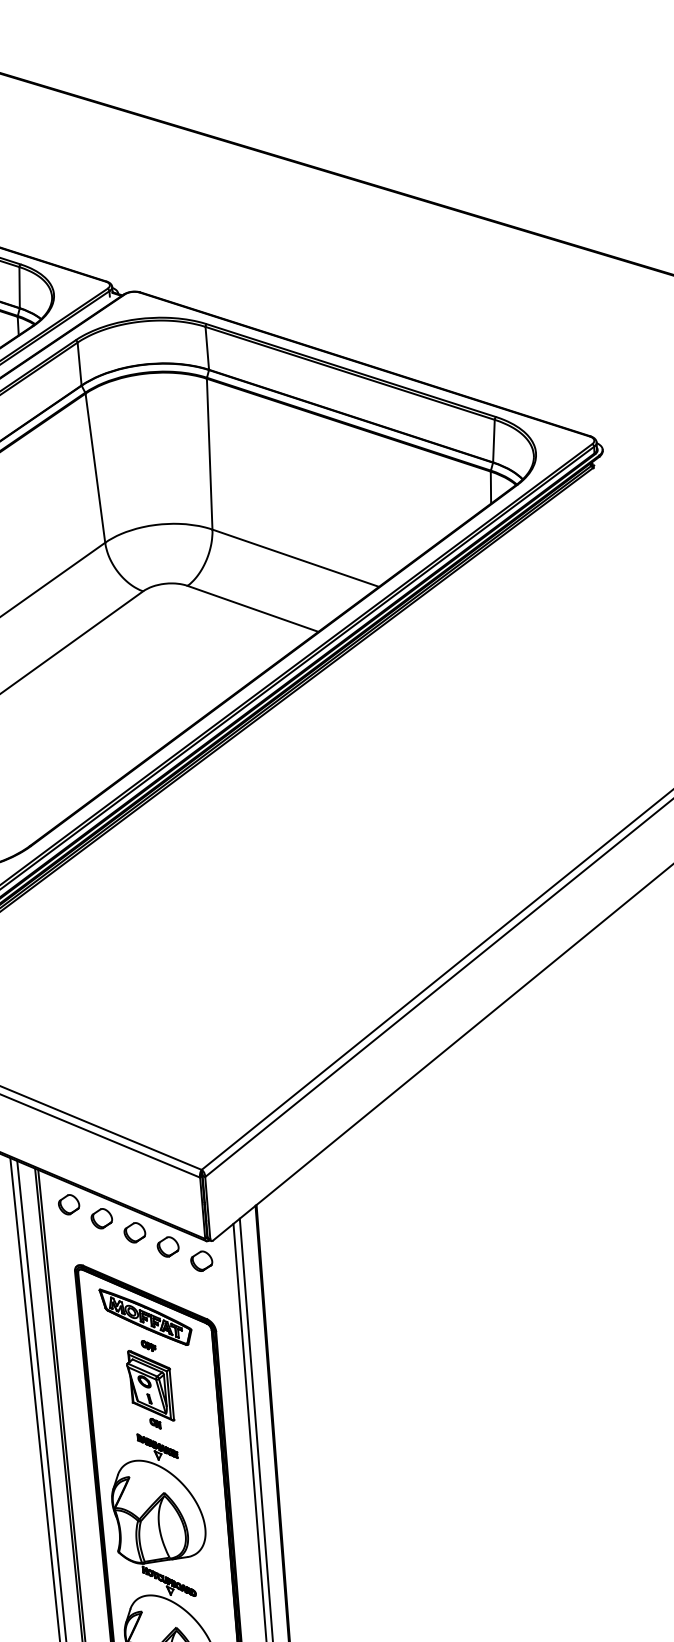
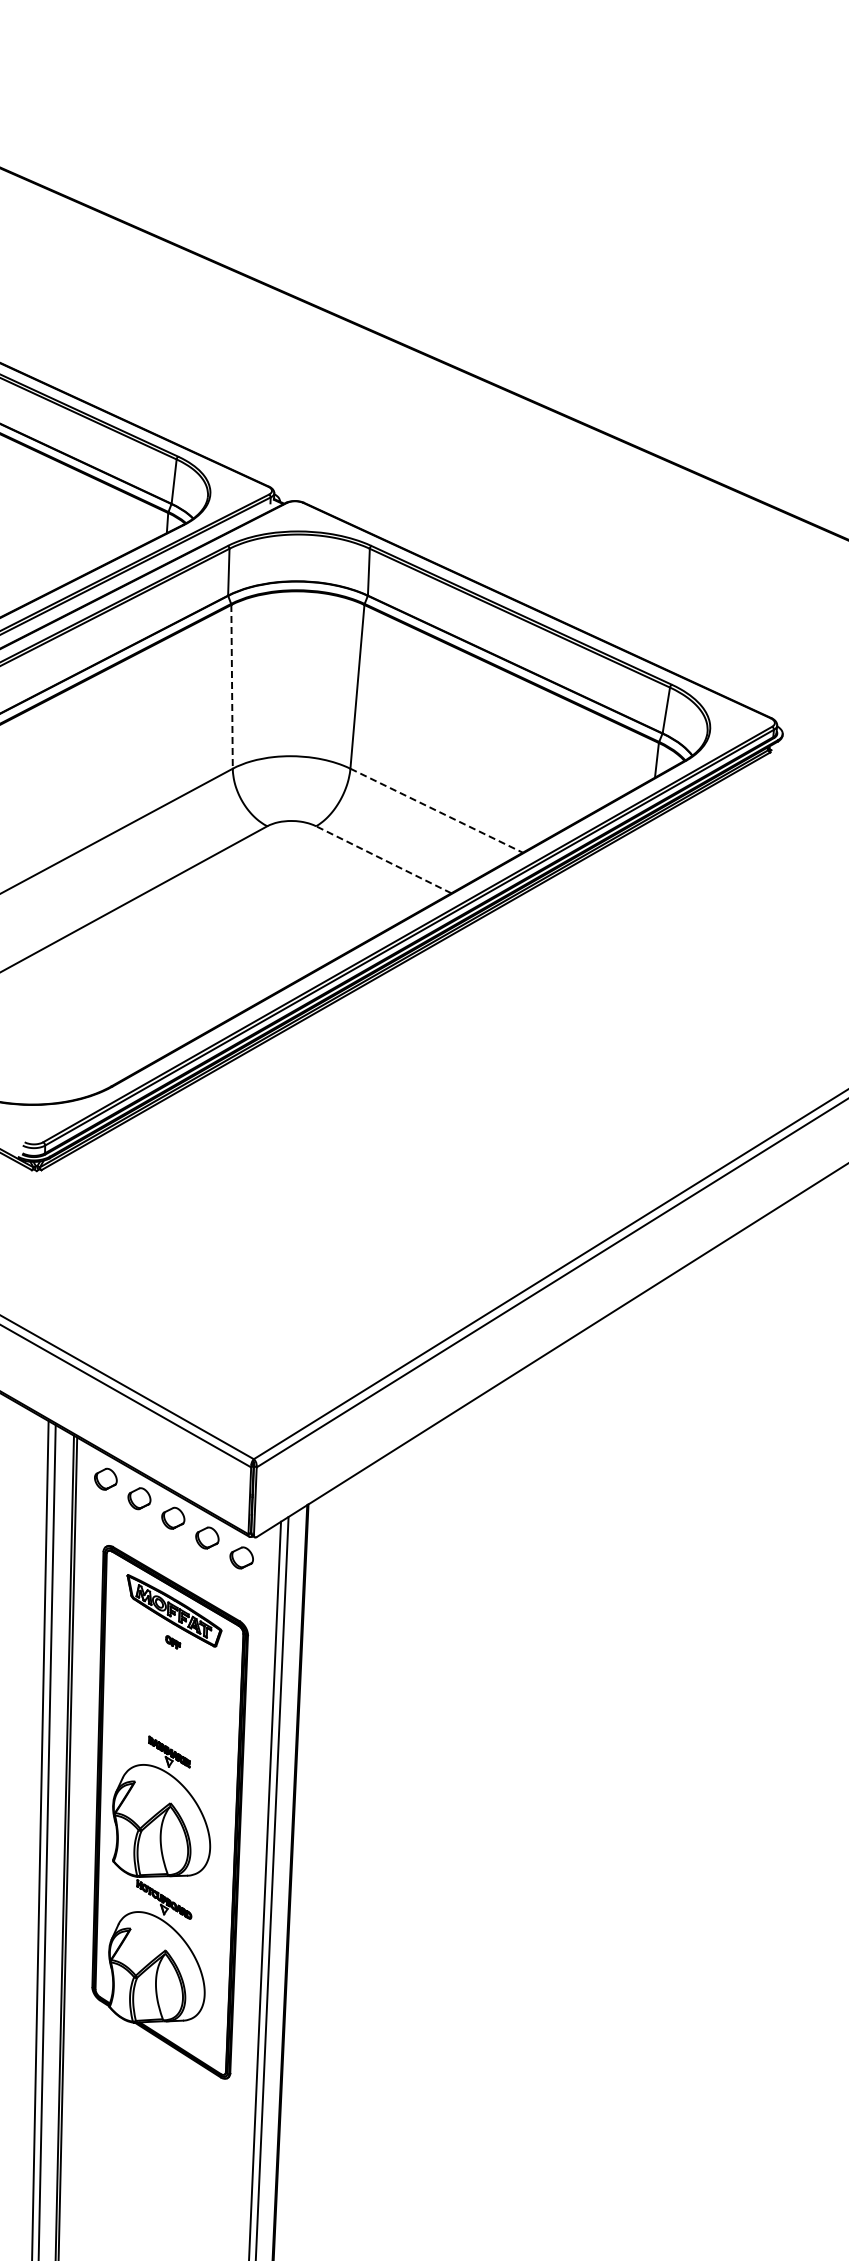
line: (95, 467) -> (232, 686), solid -> dashed
line: (295, 558) -> (436, 810), solid -> dashed
line: (252, 608) -> (383, 859), solid -> dashed
part: (151, 1389) -> (170, 1689), removed

